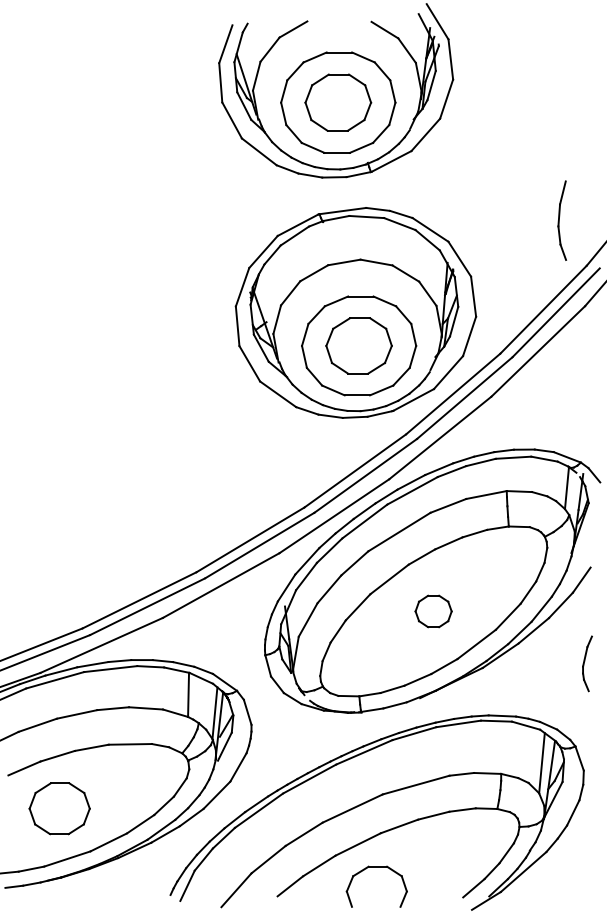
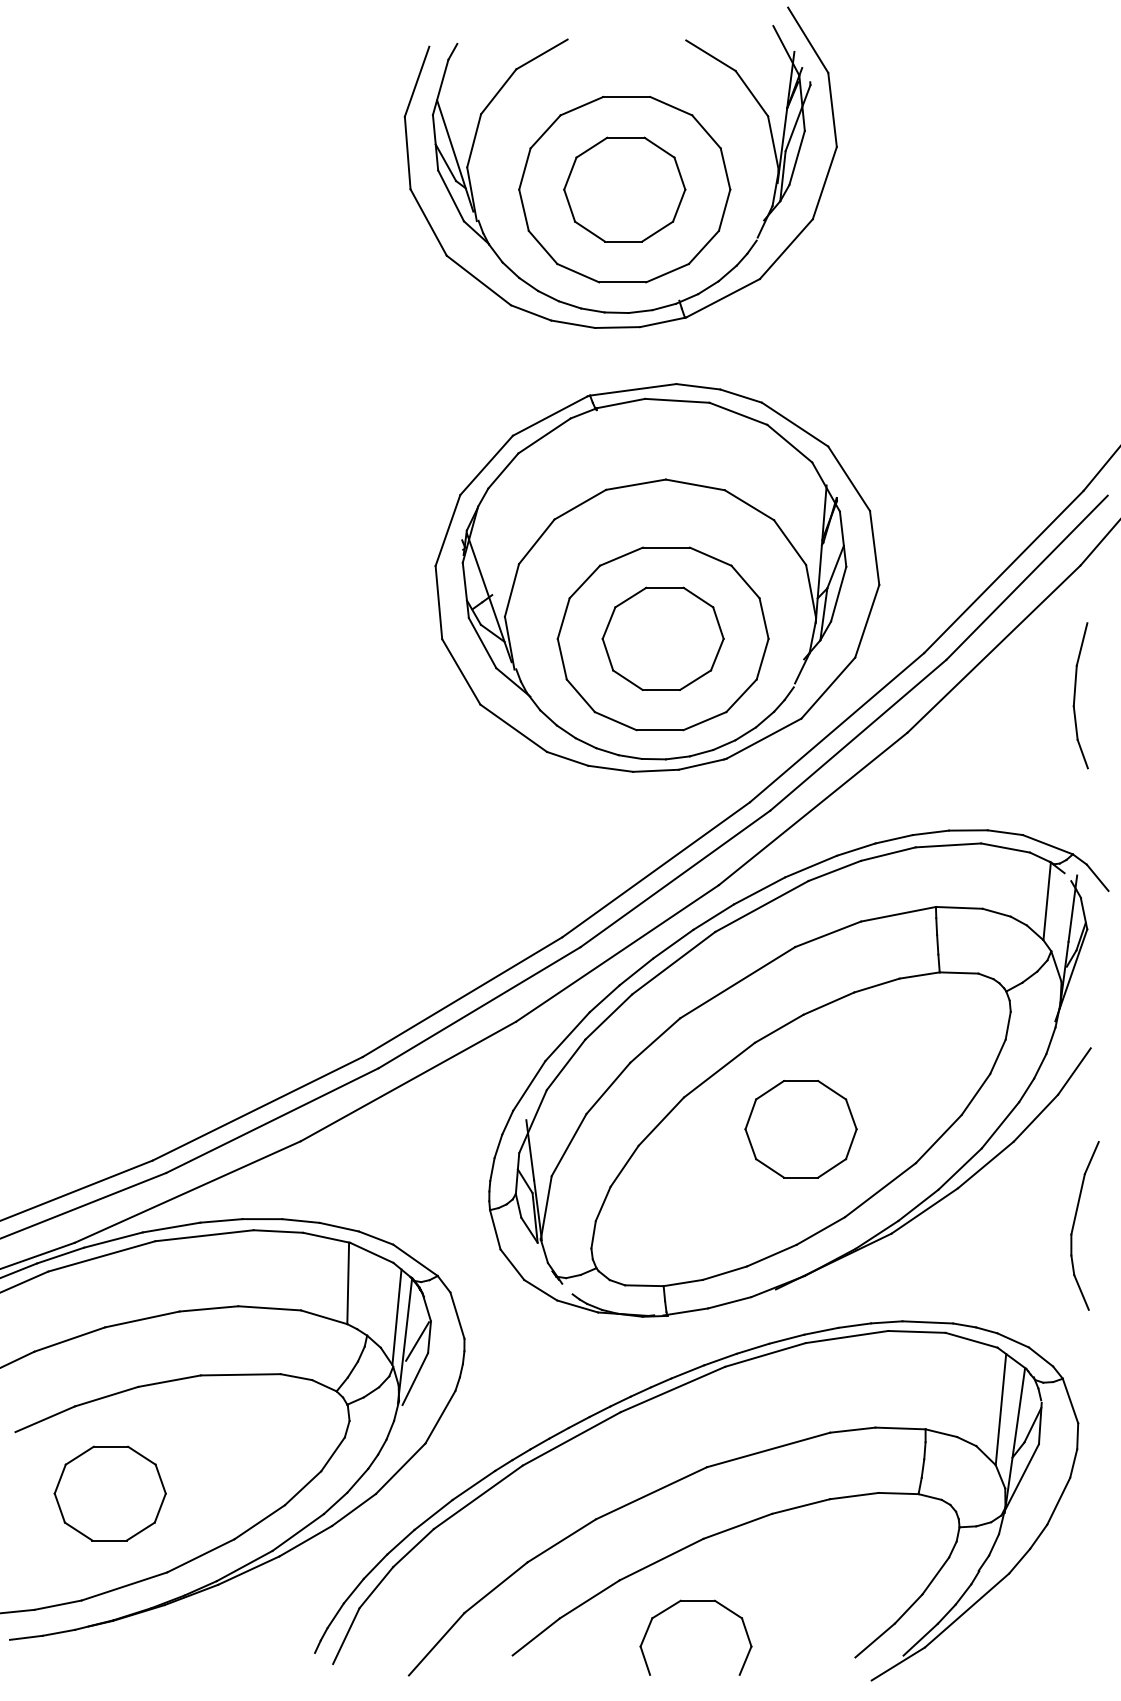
part: (562, 220) -> (1081, 695), moved
part: (433, 611) -> (800, 1129), size x1.67
part: (587, 663) -> (1085, 1225), size x1.67

